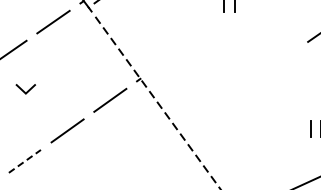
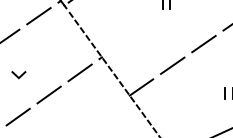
line: (281, 60) -> (204, 43), added
line: (237, 90) -> (172, 65), added
line: (25, 91) -> (18, 76), moved
line: (194, 120) -> (141, 87), added
line: (24, 161) -> (17, 117), dashed -> solid

